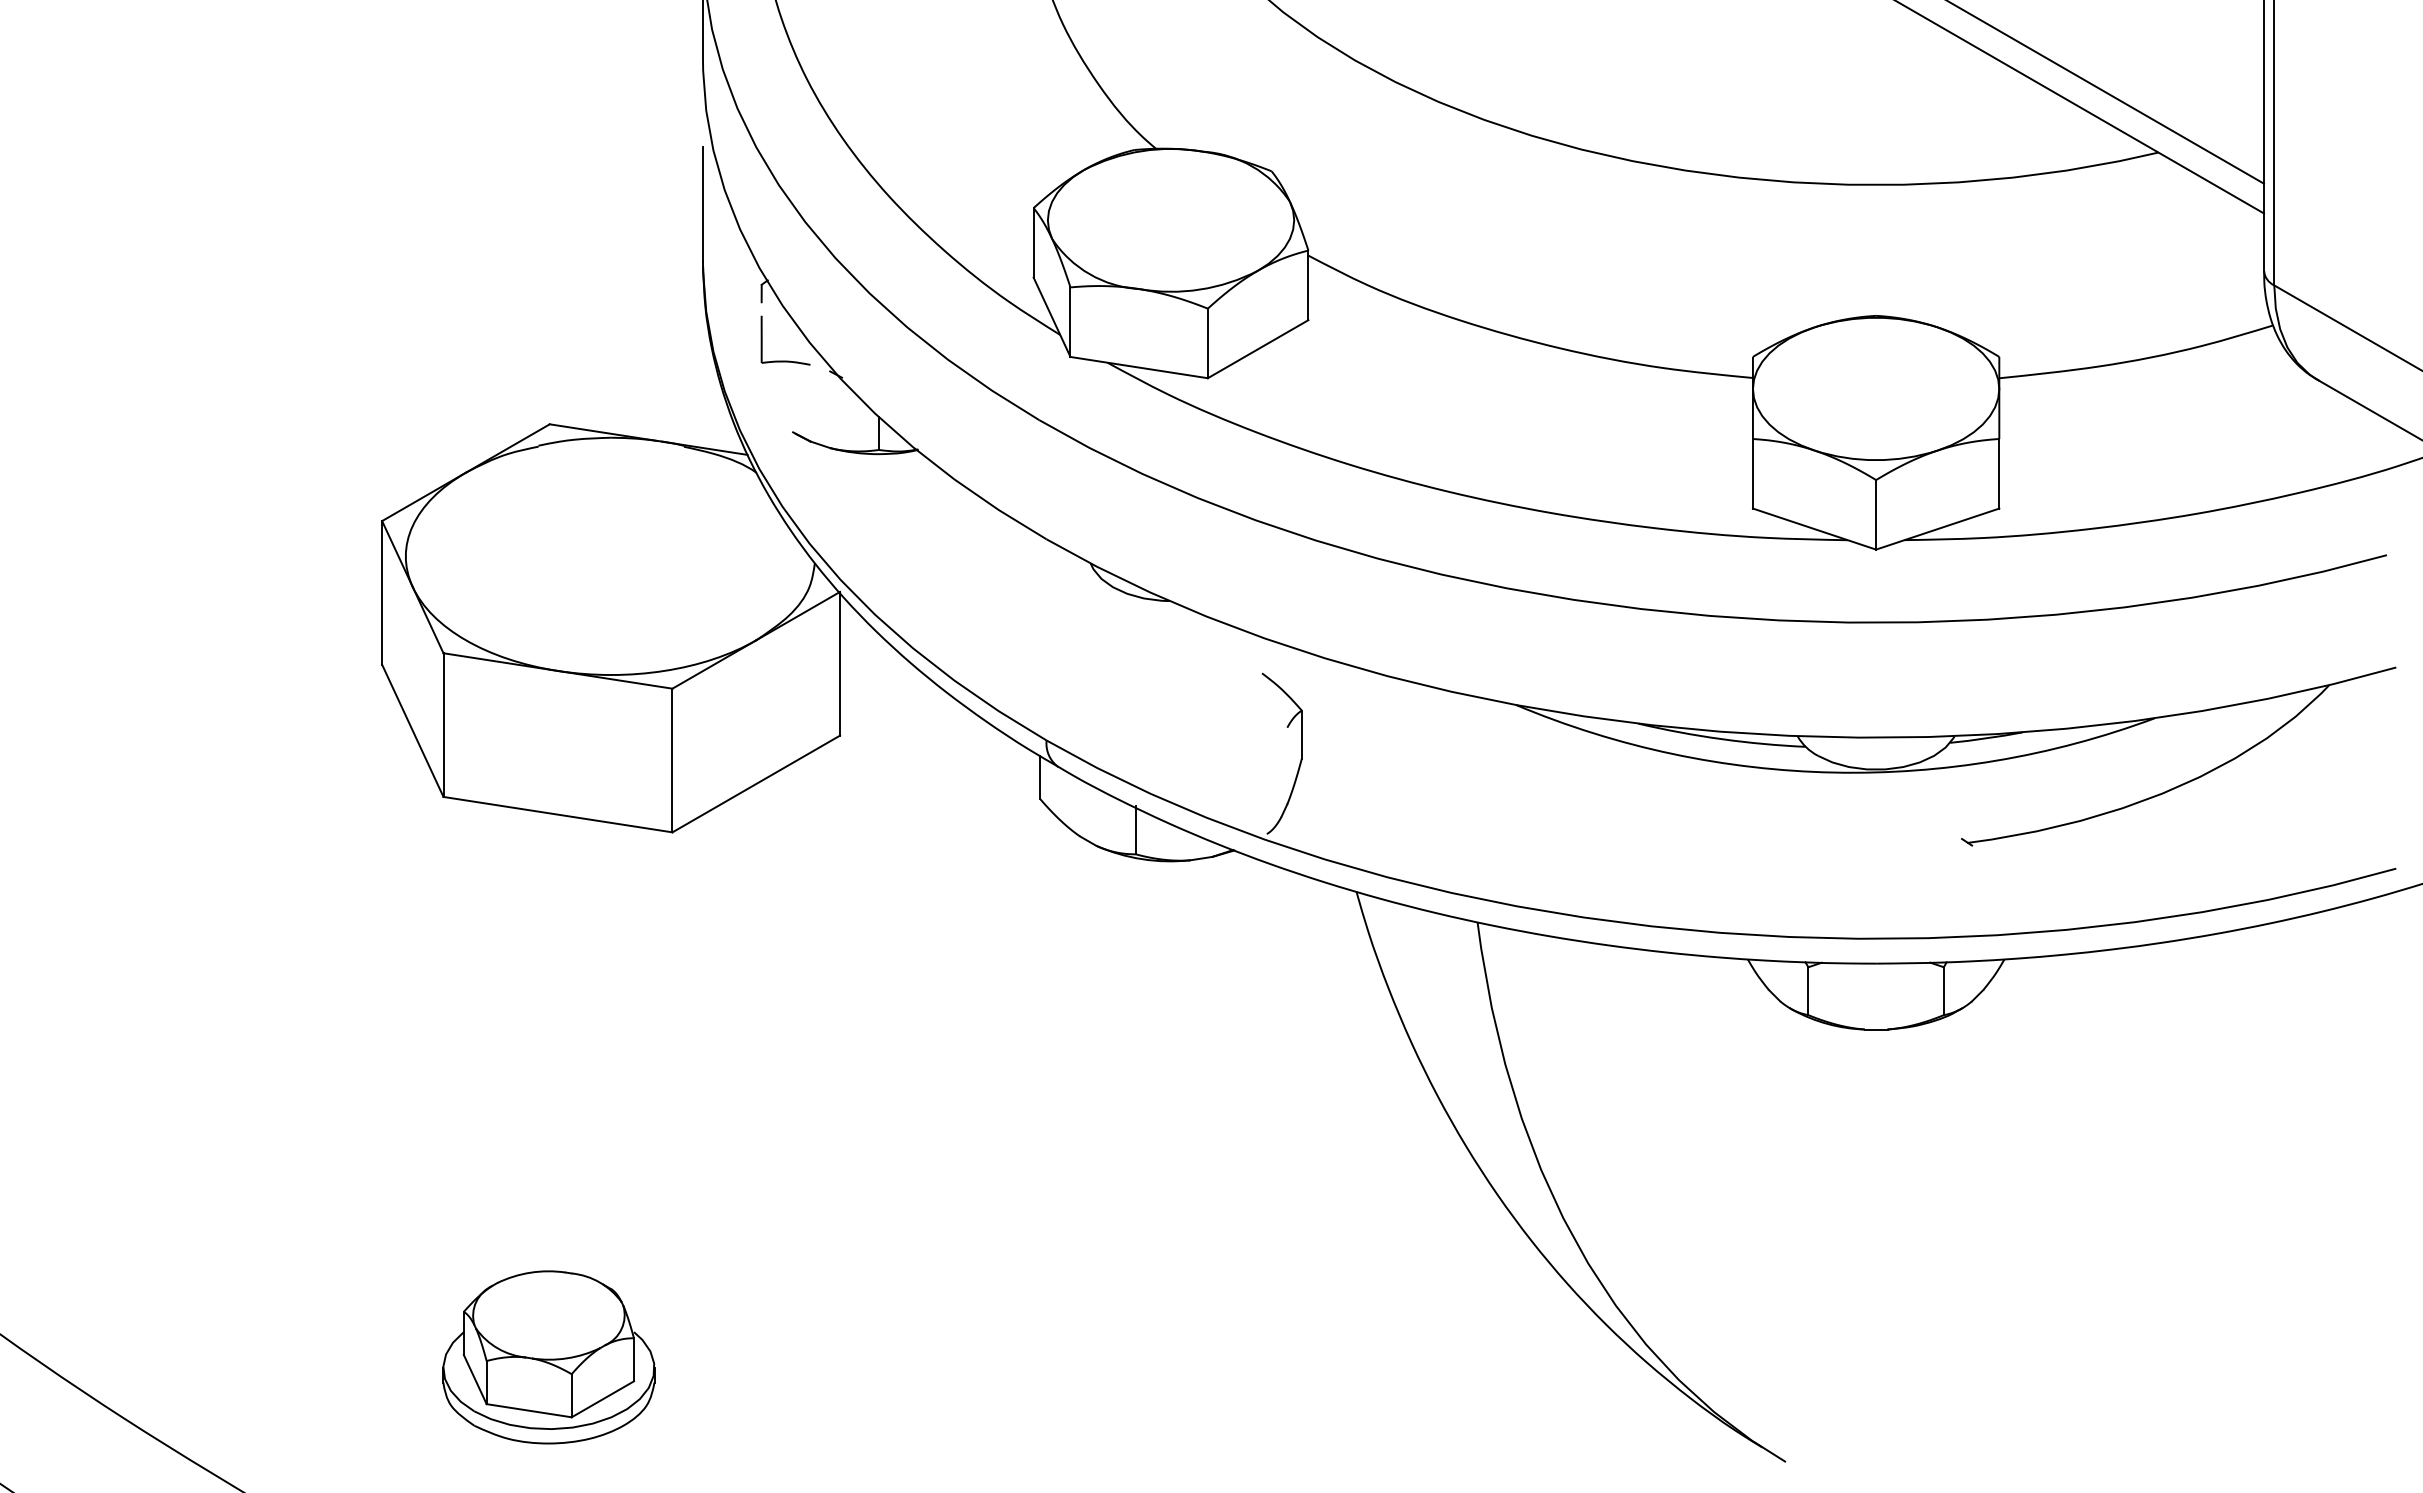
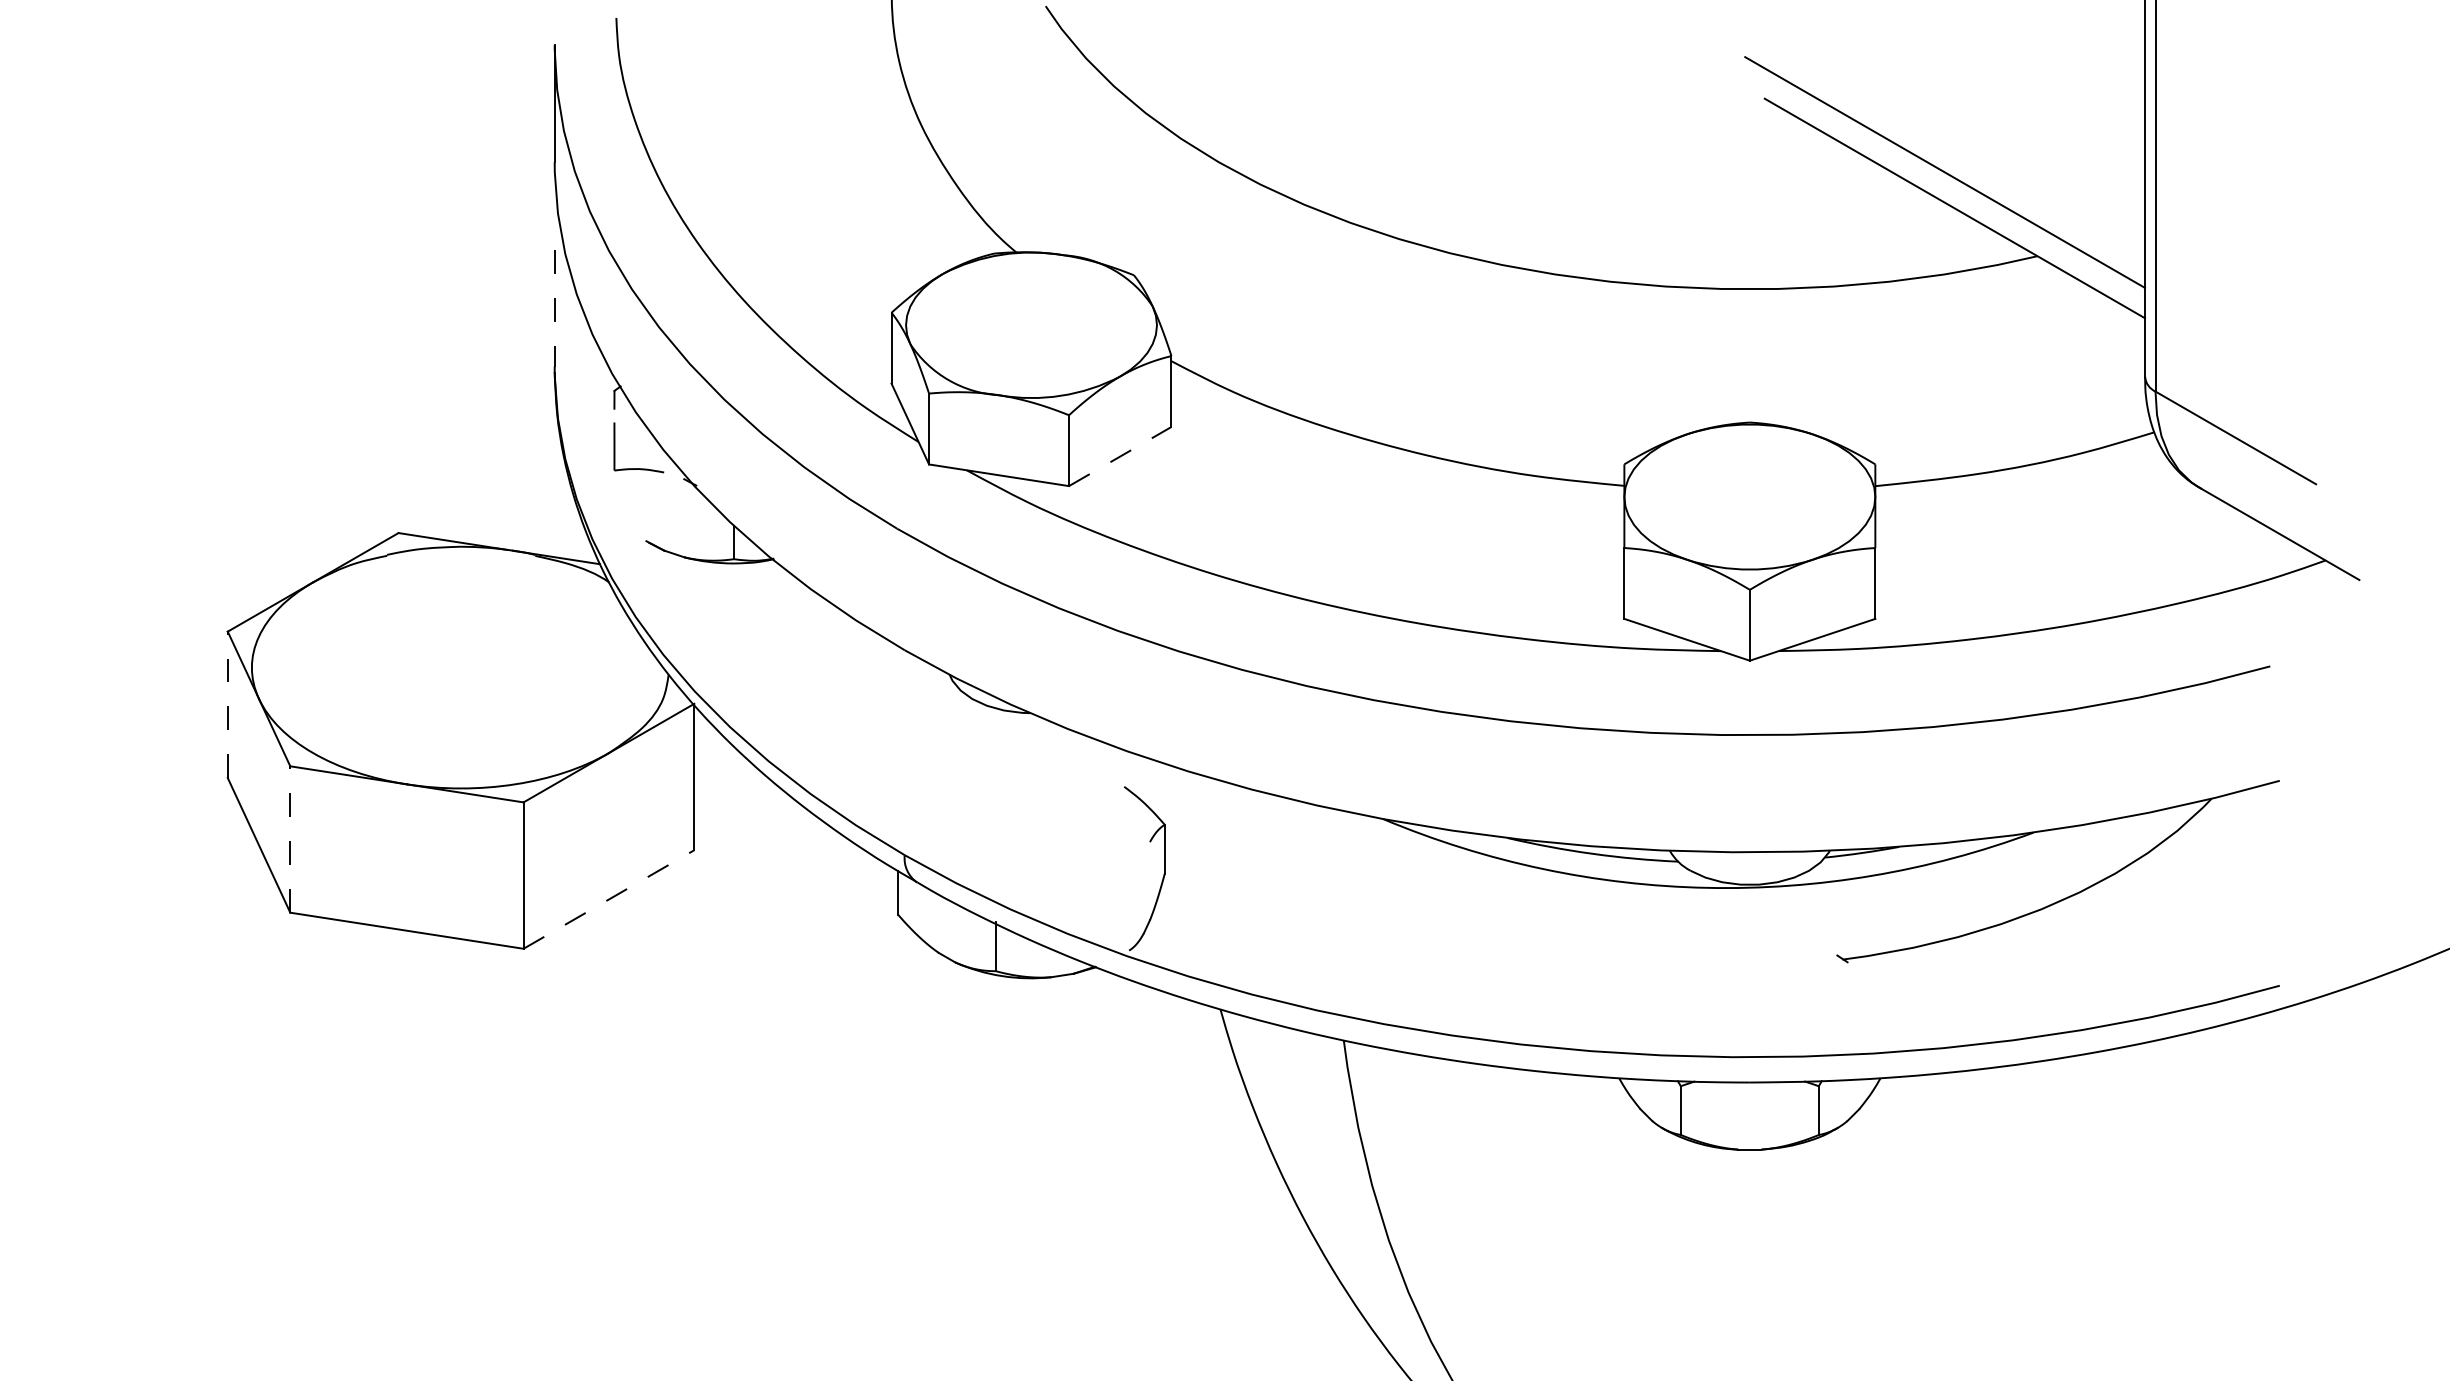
line: (703, 204) -> (555, 309), solid -> dashed
line: (1258, 348) -> (1120, 455), solid -> dashed
line: (382, 592) -> (228, 704), solid -> dashed
line: (443, 725) -> (290, 839), solid -> dashed
line: (756, 783) -> (609, 898), solid -> dashed

